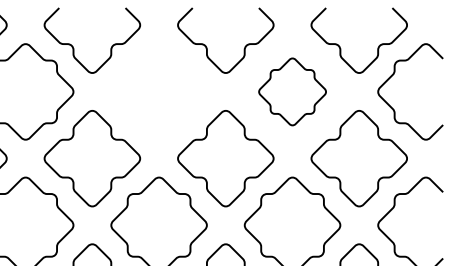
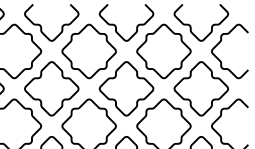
part: (157, 91) -> (88, 51), added
part: (291, 91) -> (163, 51), size x1.43

